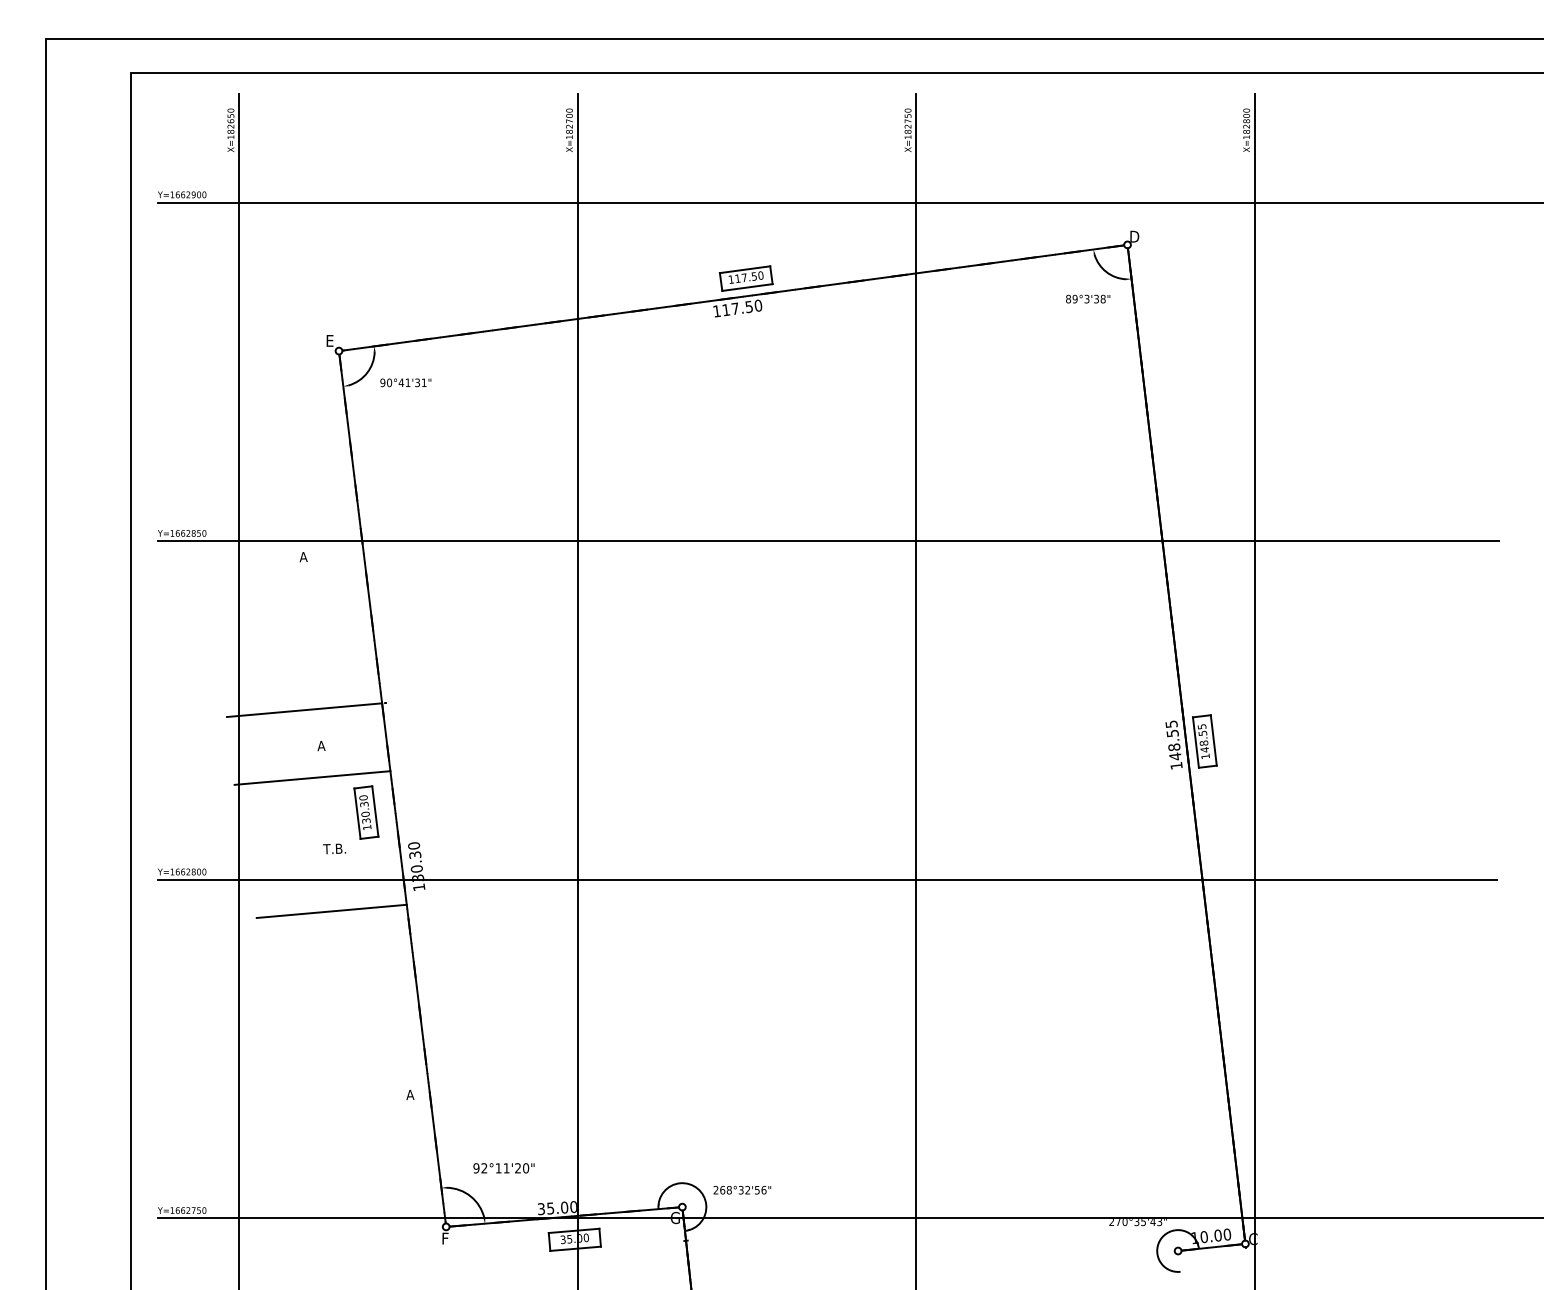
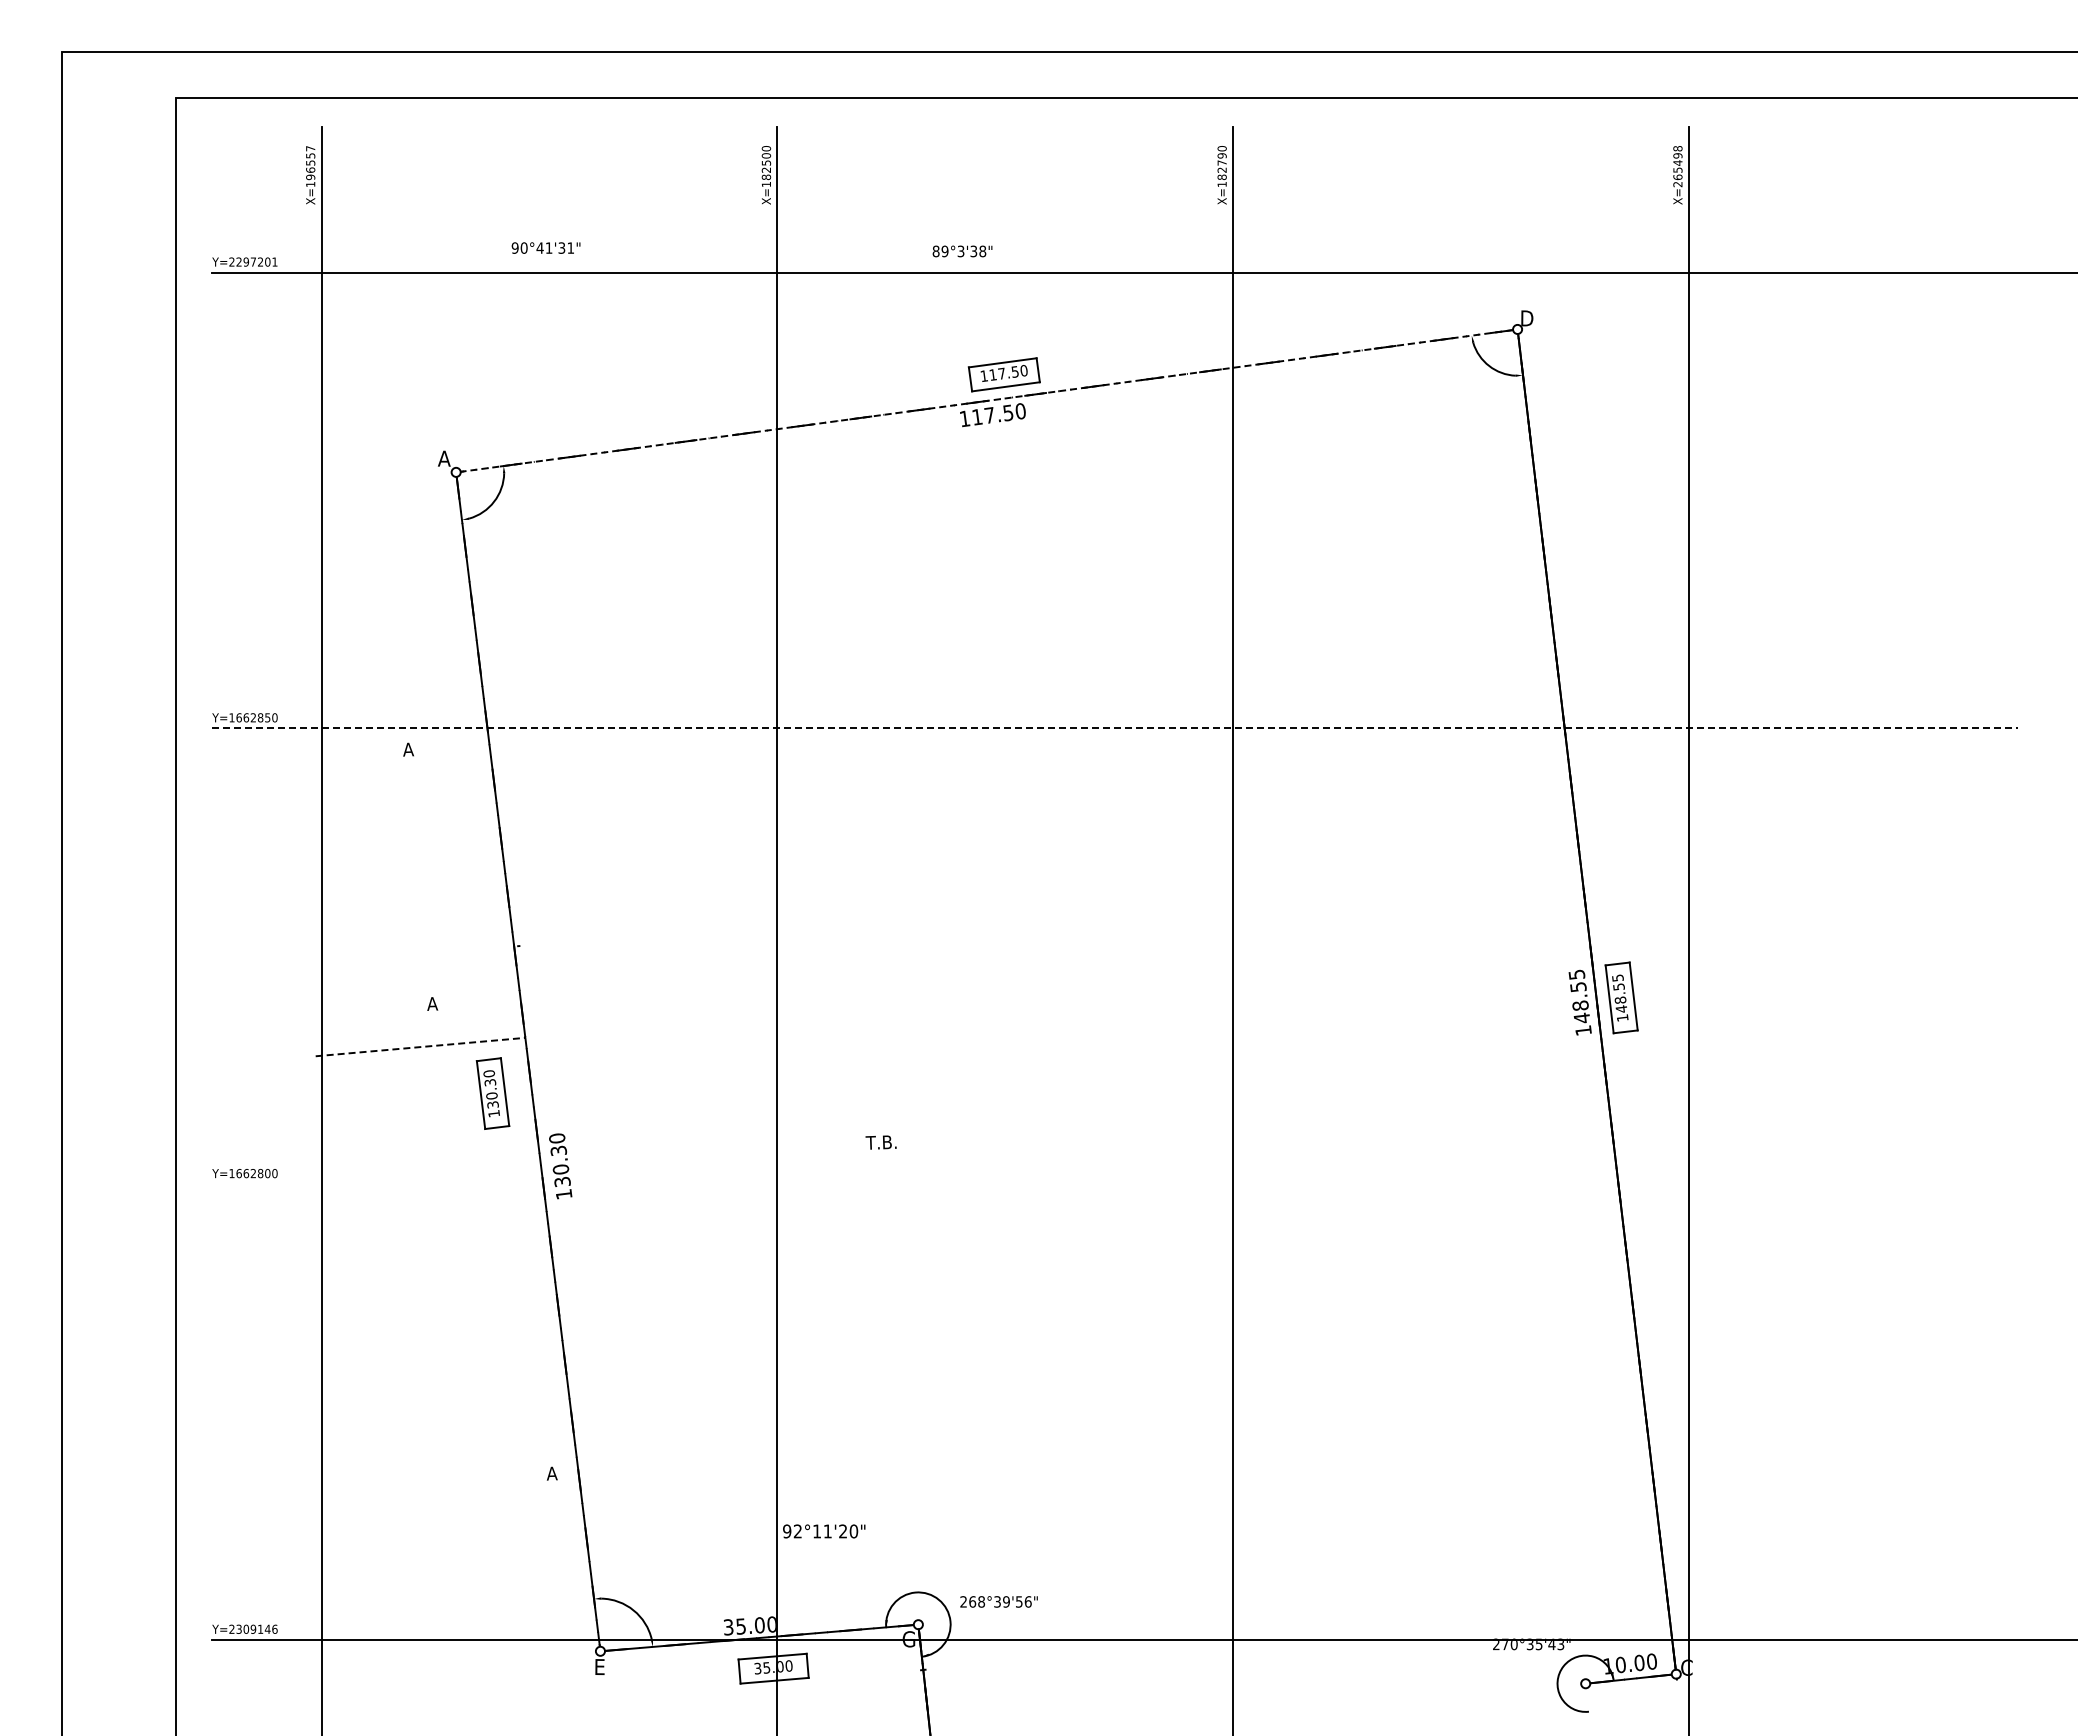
text: (907, 115) -> (1221, 155), X=182750 -> X=182790
text: (569, 120) -> (766, 162), X=182700 -> X=182500
text: (230, 121) -> (310, 163), X=182650 -> X=196557
text: (1246, 123) -> (1677, 166), X=182800 -> X=265498
text: (188, 194) -> (253, 261), Y=1662900 -> Y=2297201
line: (732, 297) -> (986, 400), solid -> dashed
text: (1088, 299) -> (962, 251), moved
text: (329, 340) -> (443, 458), E -> A
text: (405, 382) -> (545, 247), moved
line: (828, 541) -> (1114, 728), solid -> dashed
line: (304, 710) -> (409, 955), removed
line: (313, 778) -> (421, 1047), solid -> dashed
text: (334, 848) -> (880, 1142), moved
line: (827, 880) -> (1113, 1184), removed
line: (331, 911) -> (446, 1226), removed
text: (504, 1168) -> (824, 1531), moved
text: (747, 1189) -> (1006, 1601), 268°32'56" -> 268°39'56"
text: (188, 1209) -> (253, 1628), Y=1662750 -> Y=2309146
text: (446, 1238) -> (600, 1667), F -> E

